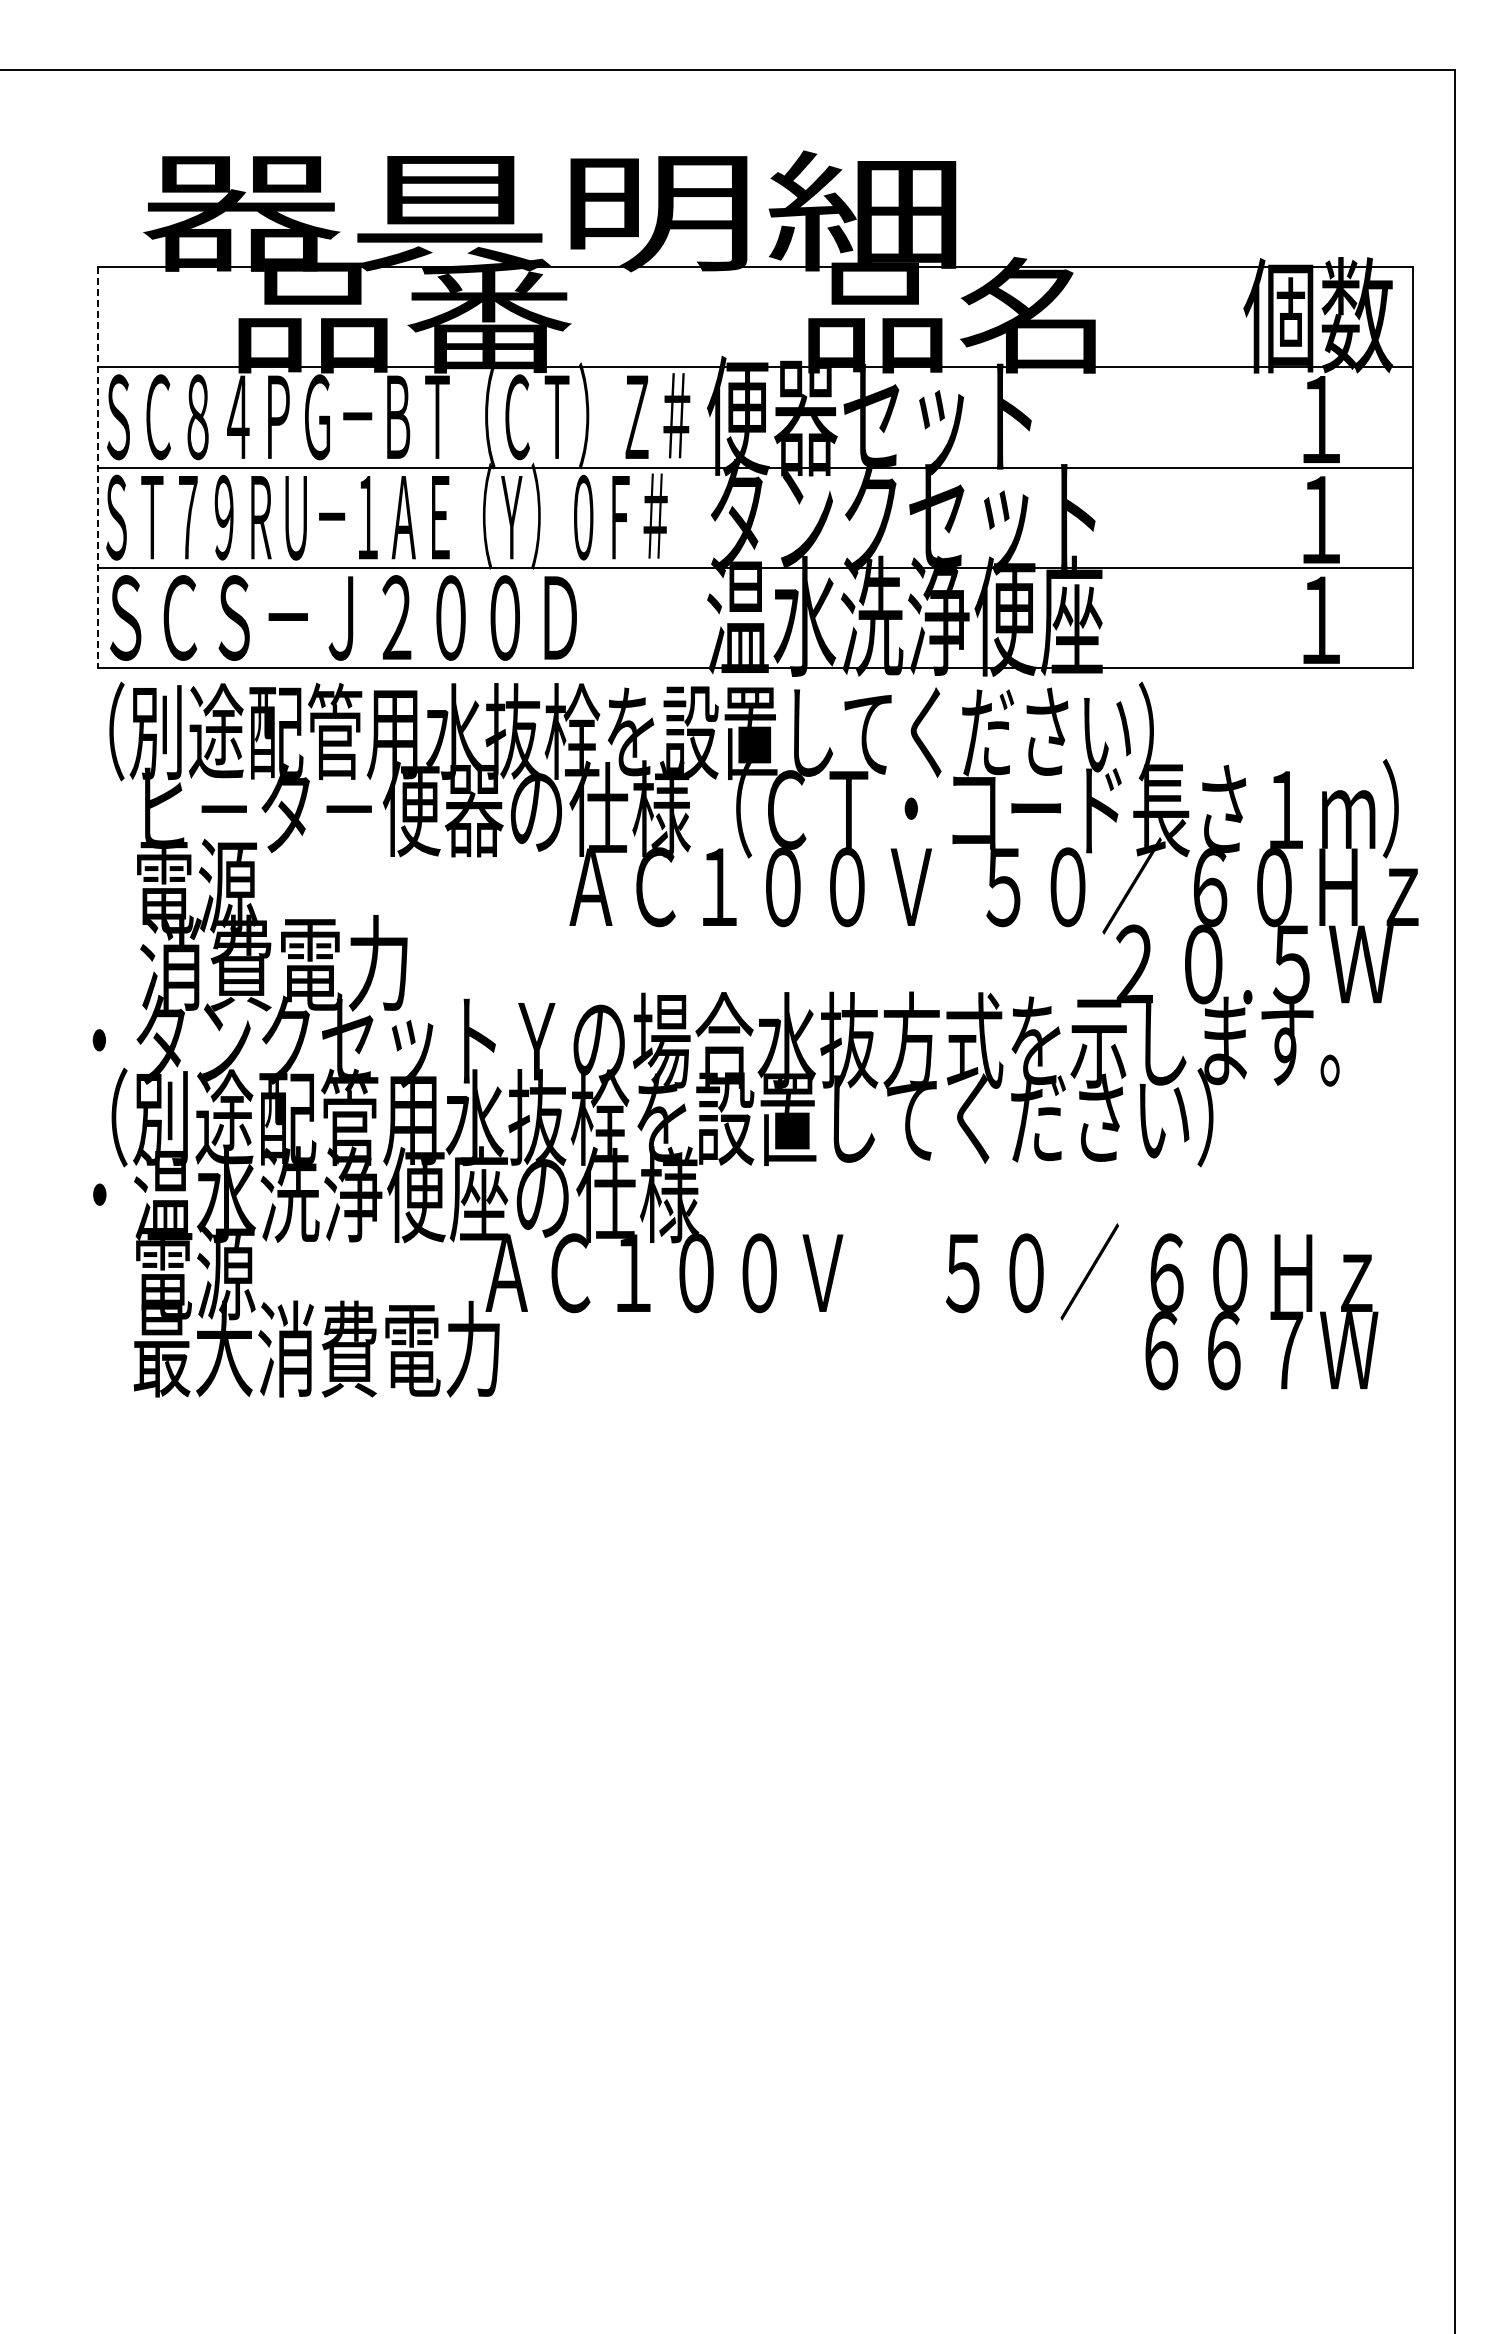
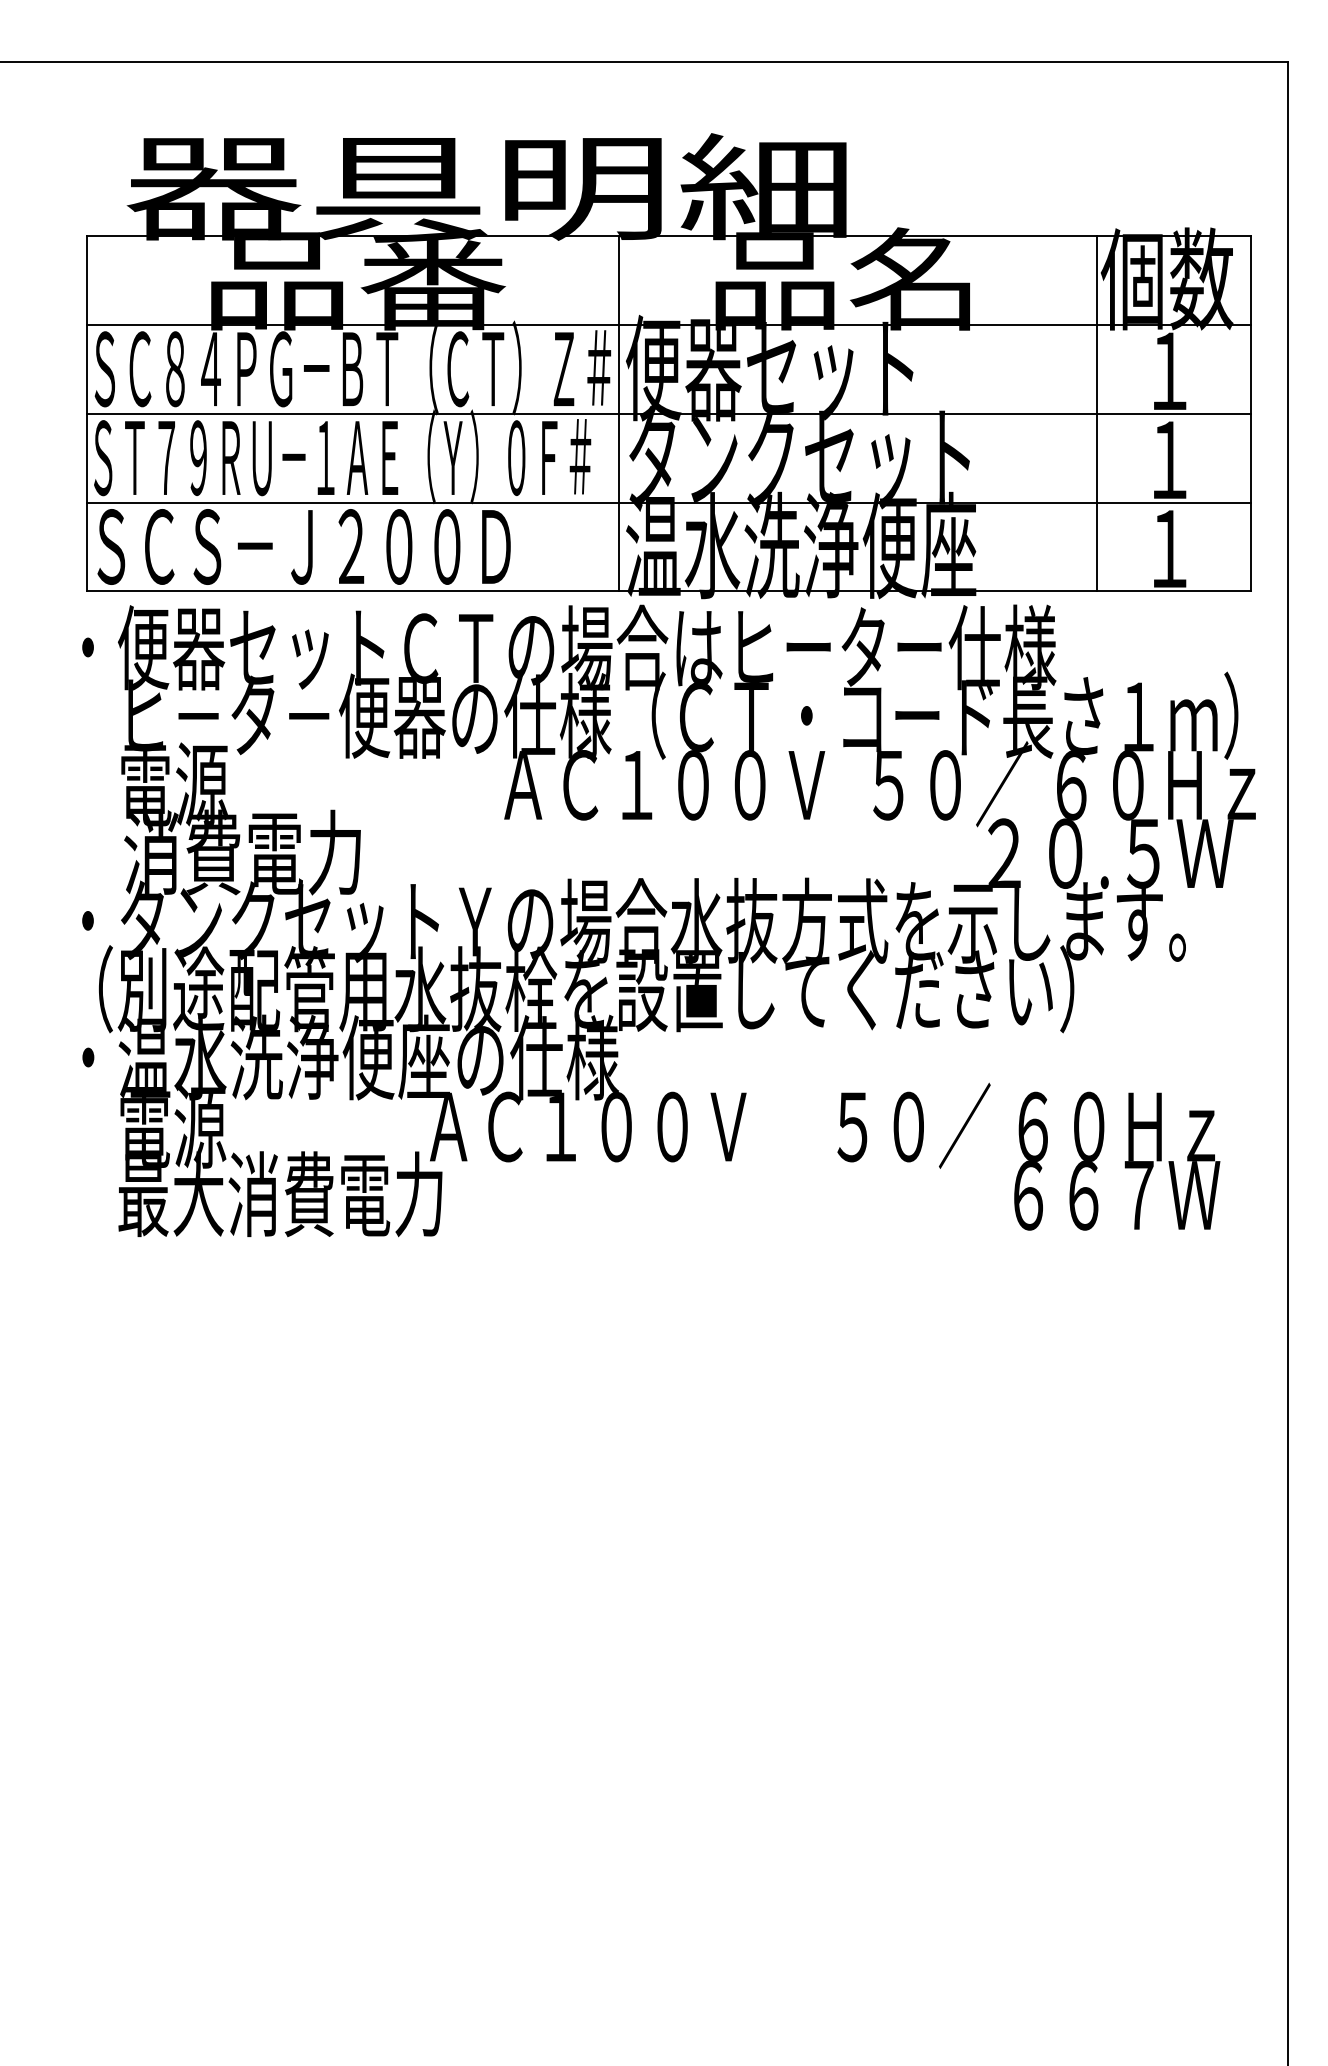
line: (98, 467) -> (87, 413), dashed -> solid
line: (698, 467) -> (618, 413), added
line: (1239, 467) -> (1097, 413), added
text: (642, 731) -> (568, 647), （別途配管用水抜栓を設置してください） -> ・便器セットＣＴの場合はヒーター仕様

